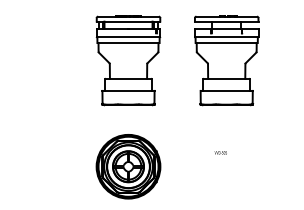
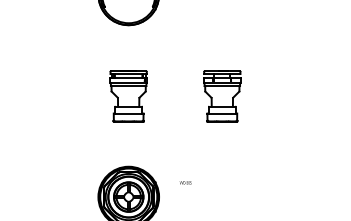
part: (128, 61) -> (128, 96), size x0.6
part: (227, 61) -> (222, 96), size x0.6
text: (220, 152) -> (185, 182), moved

